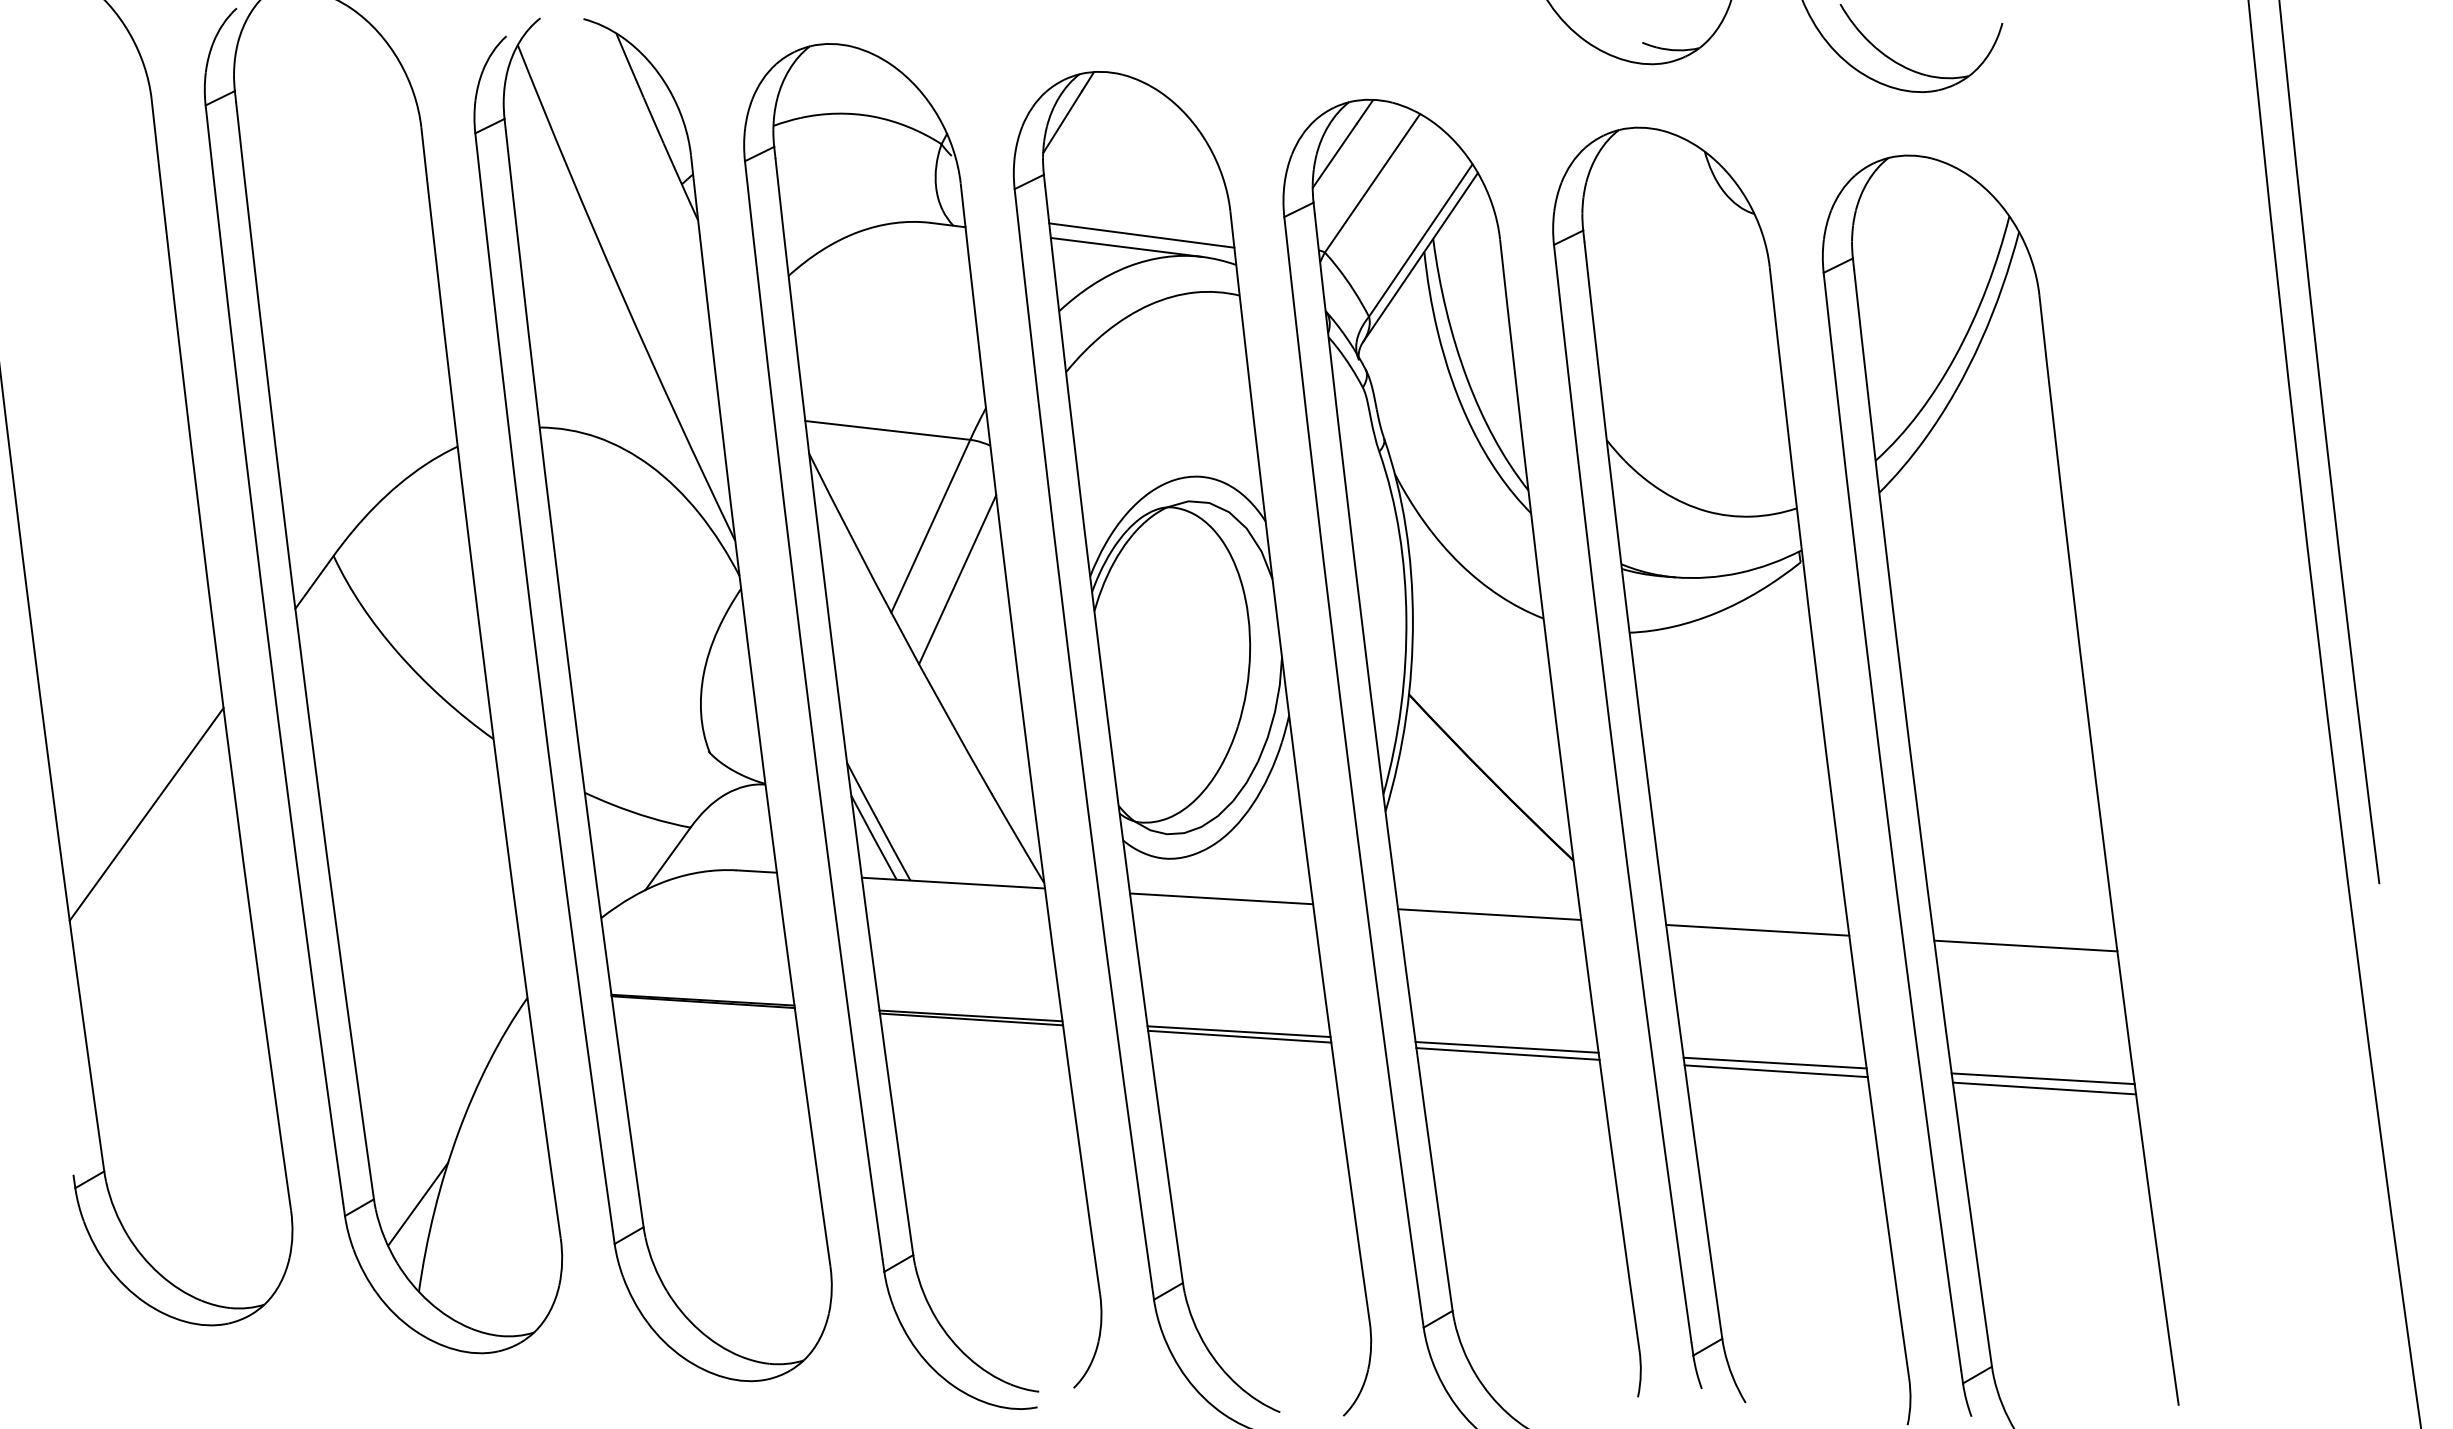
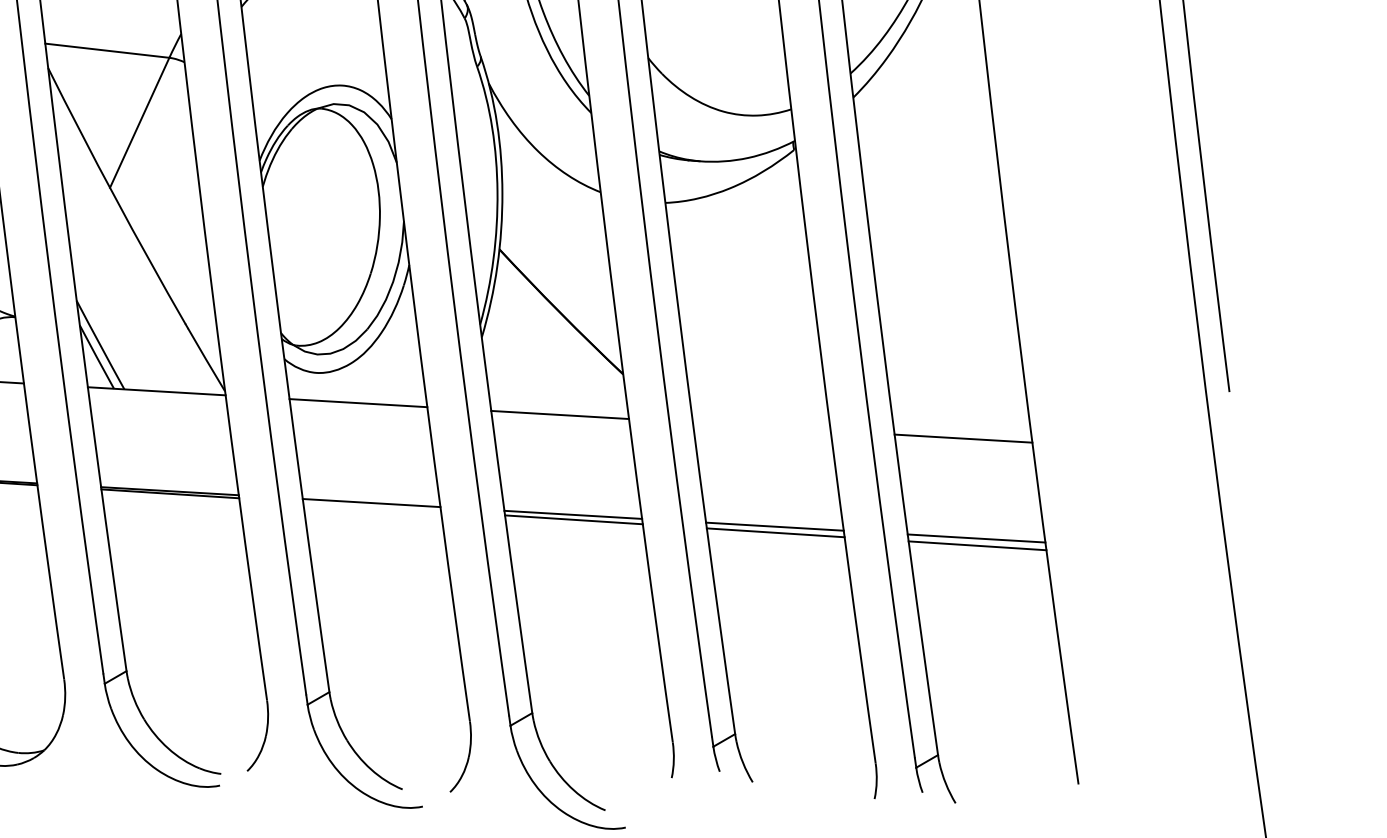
line: (957, 579) -> (159, 162), removed
line: (1757, 929) -> (761, 426), removed
line: (1239, 1036) -> (371, 506), removed

